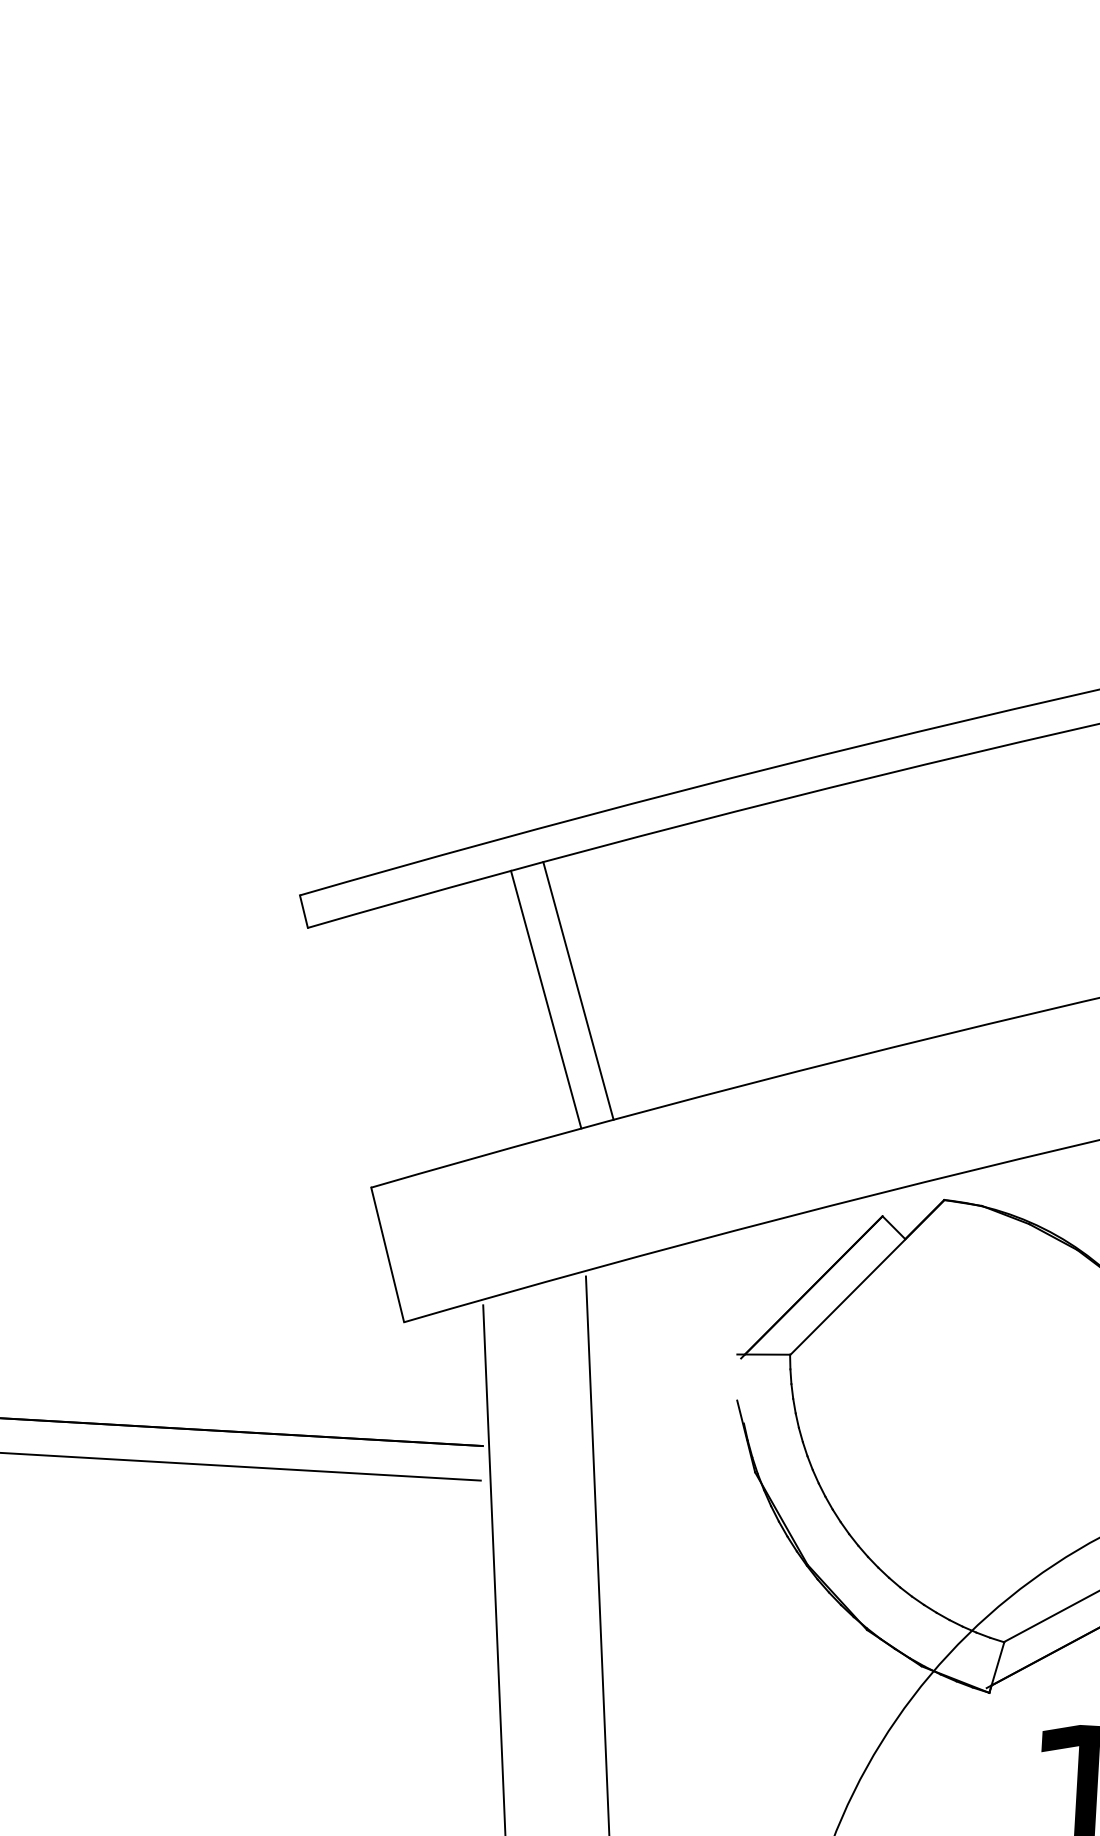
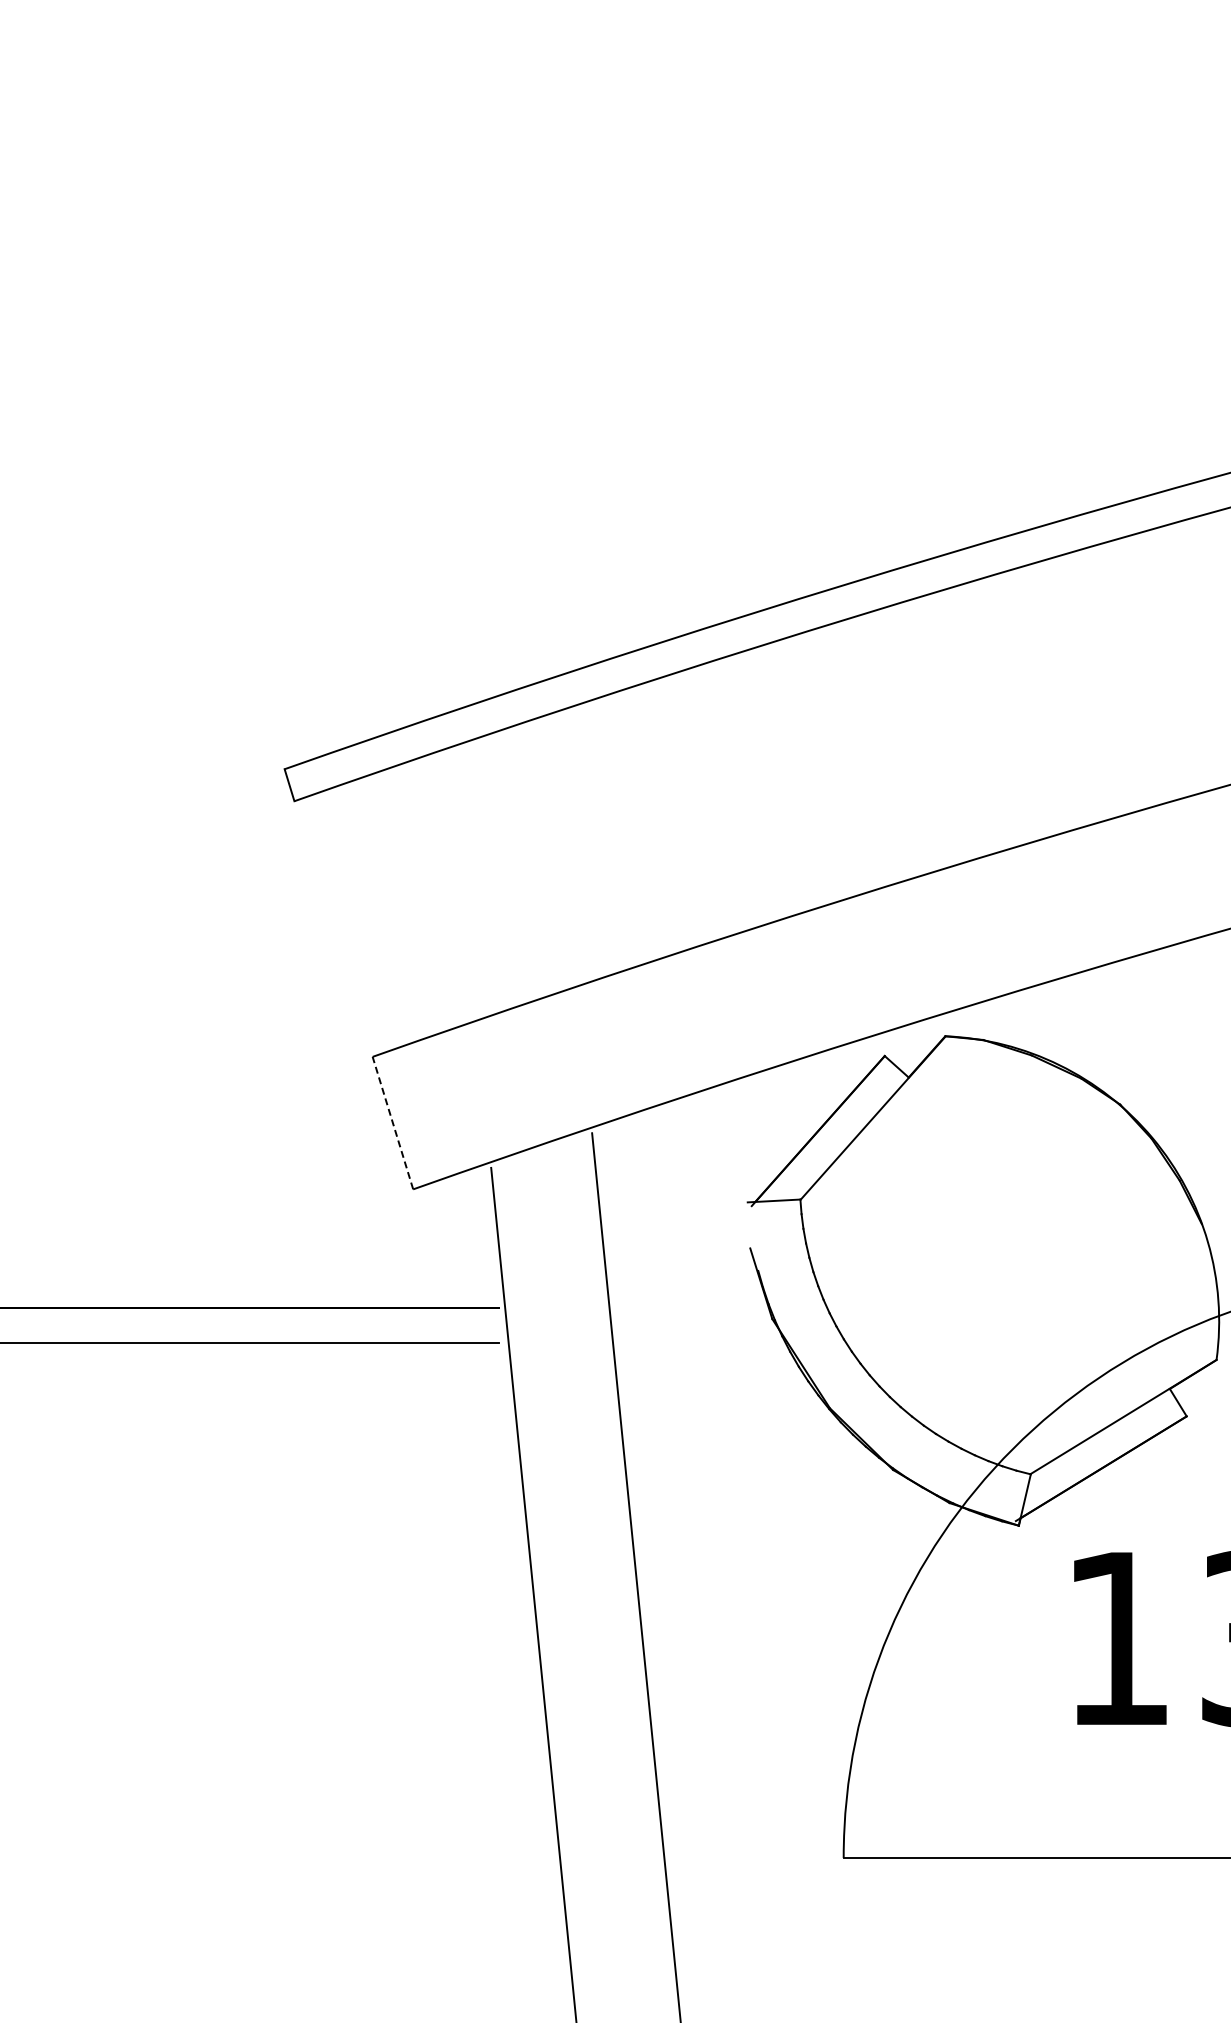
line: (577, 990) -> (567, 848), removed
line: (545, 998) -> (535, 858), removed
line: (387, 1254) -> (392, 1122), solid -> dashed

